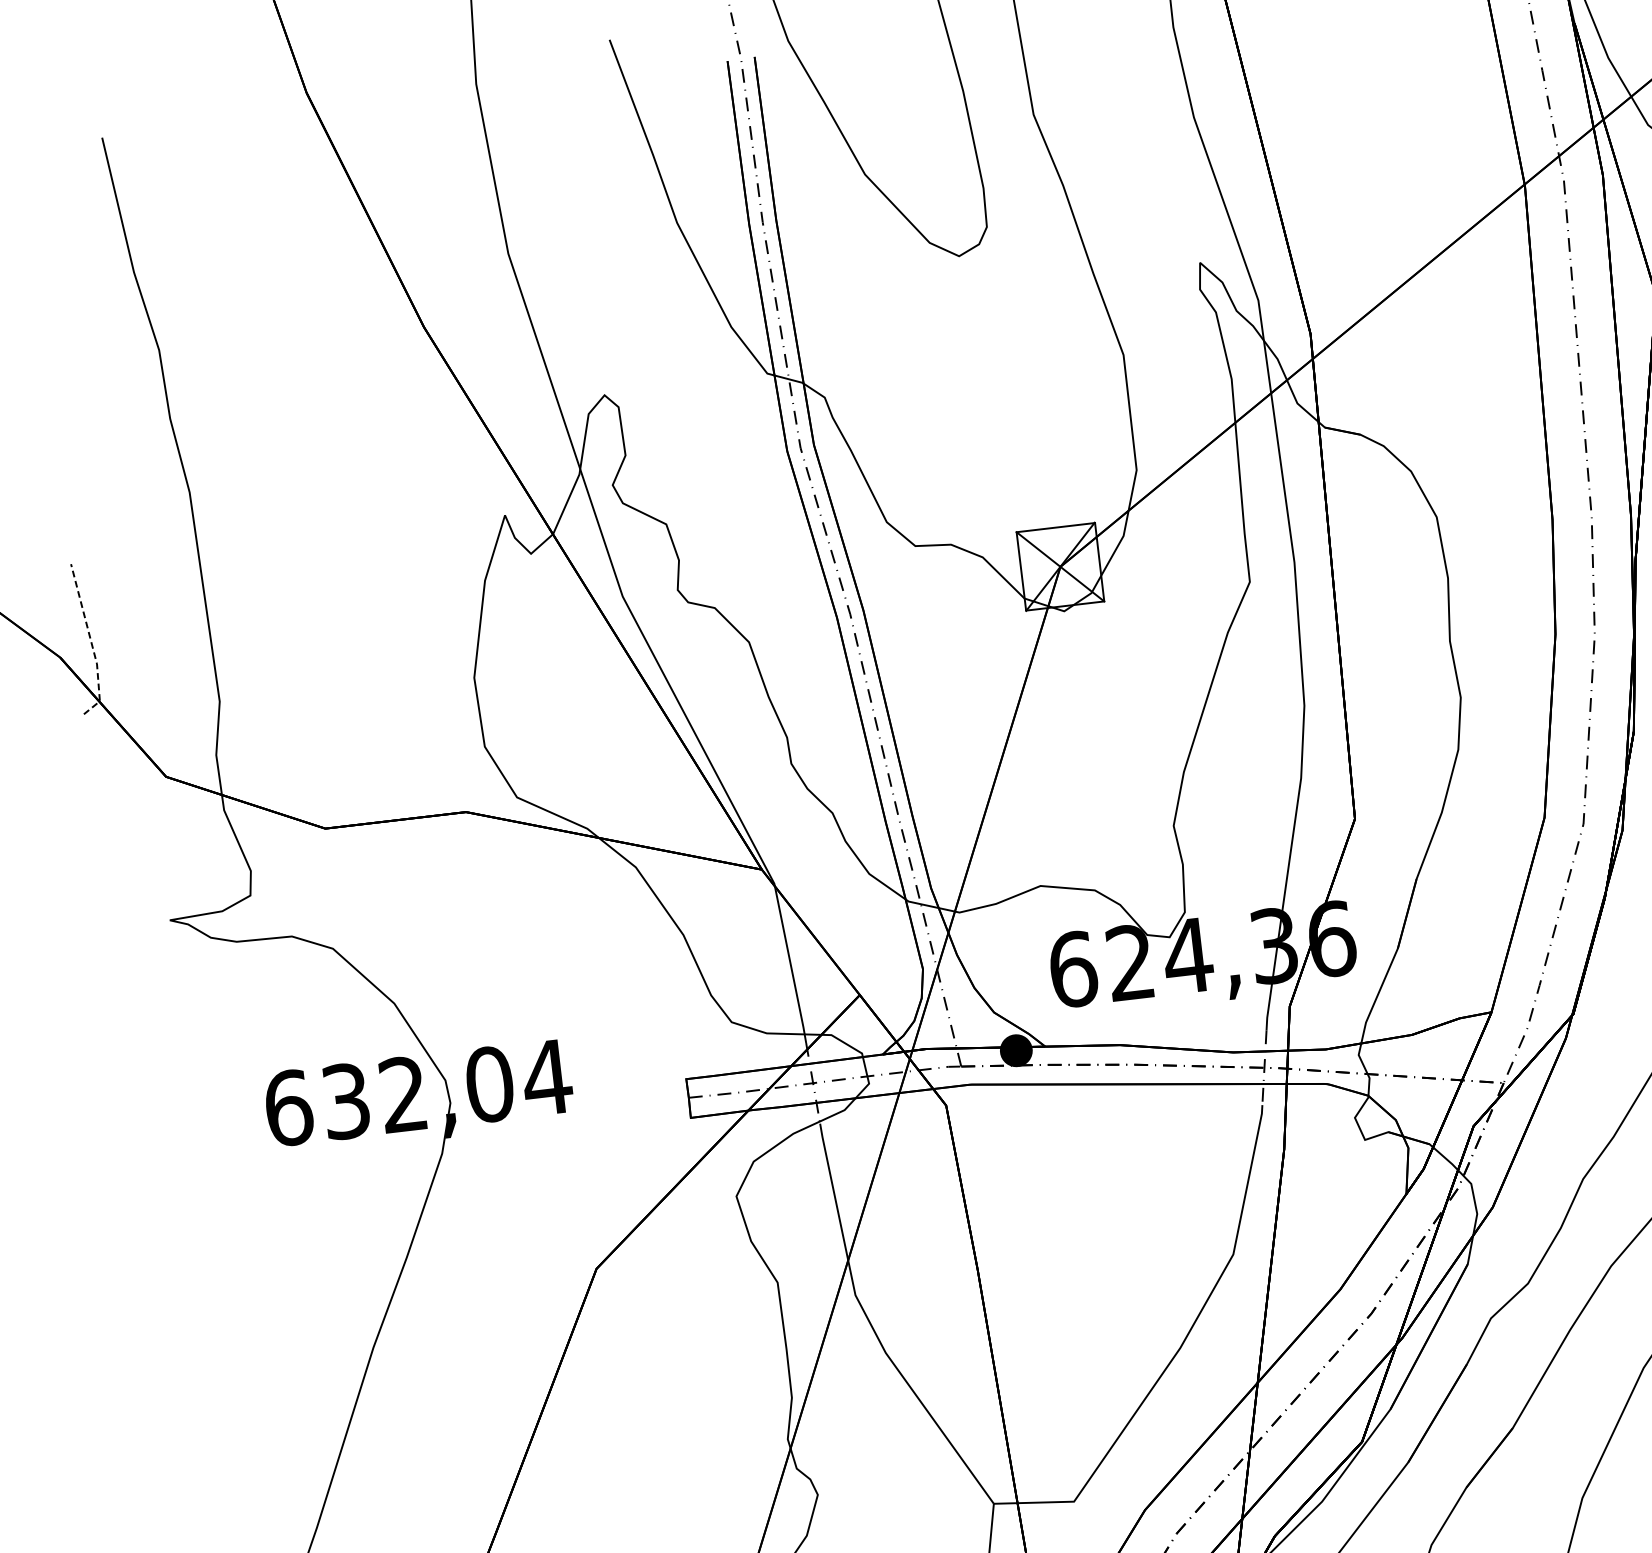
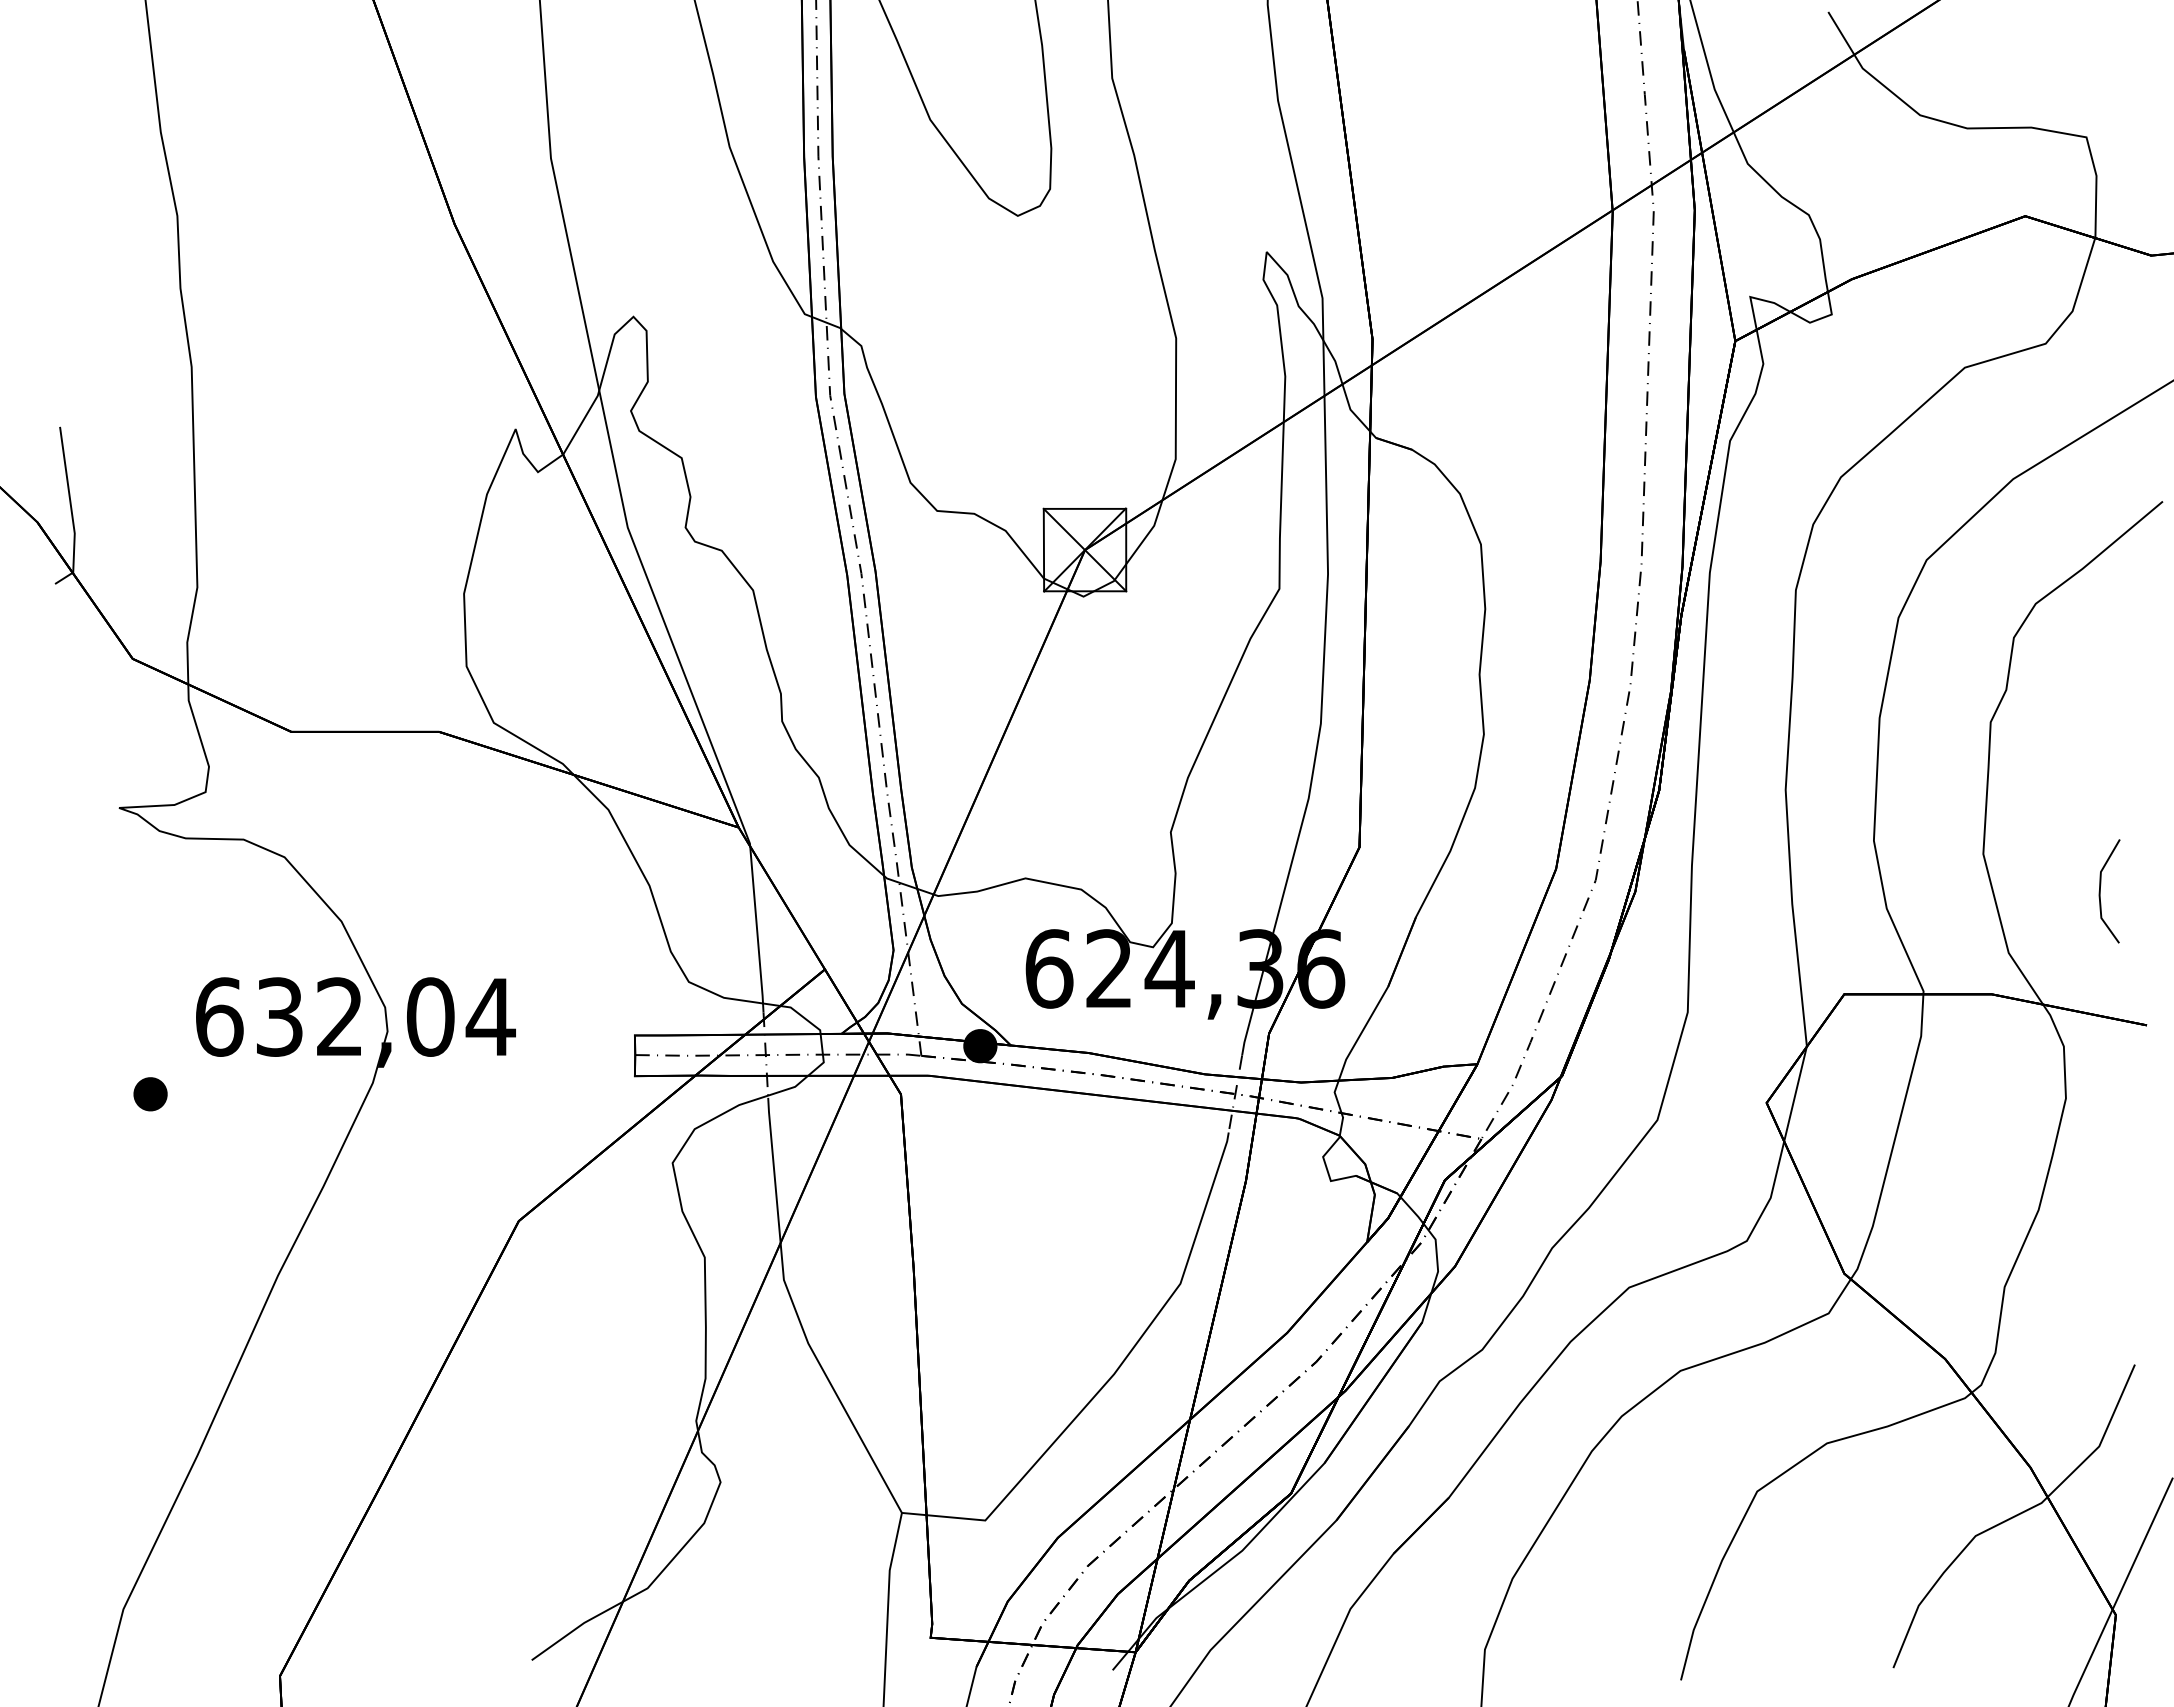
line: (91, 643) -> (71, 511), dashed -> solid
part: (231, 1189) -> (150, 1094), added

